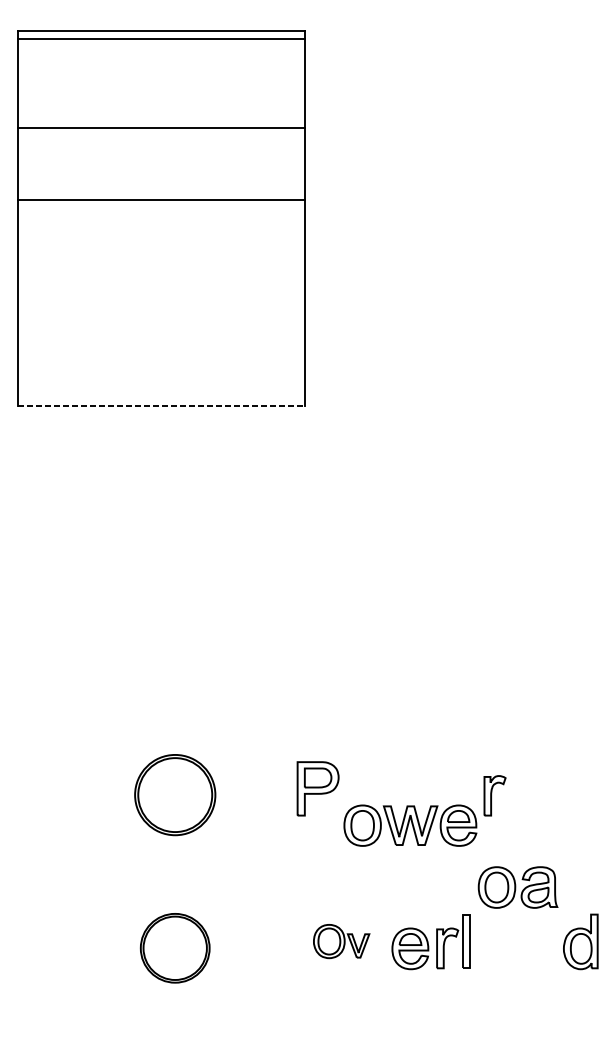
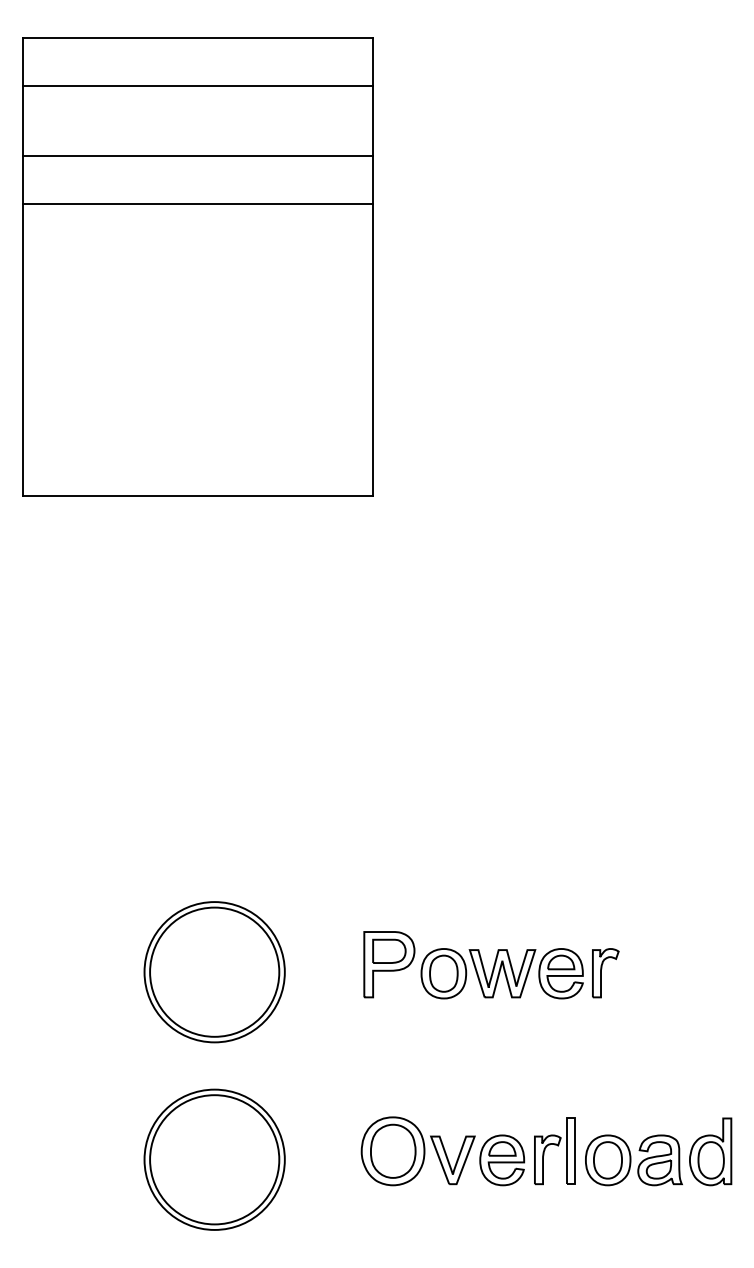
line: (161, 38) -> (197, 86), moved
line: (161, 200) -> (197, 204), moved
line: (162, 405) -> (198, 495), dashed -> solid
part: (175, 795) -> (214, 972), size x1.43
part: (409, 825) -> (501, 973), moved
part: (517, 887) -> (633, 1160), moved
part: (341, 941) -> (417, 1151), size x1.67
part: (175, 948) -> (214, 1159), size x1.67

